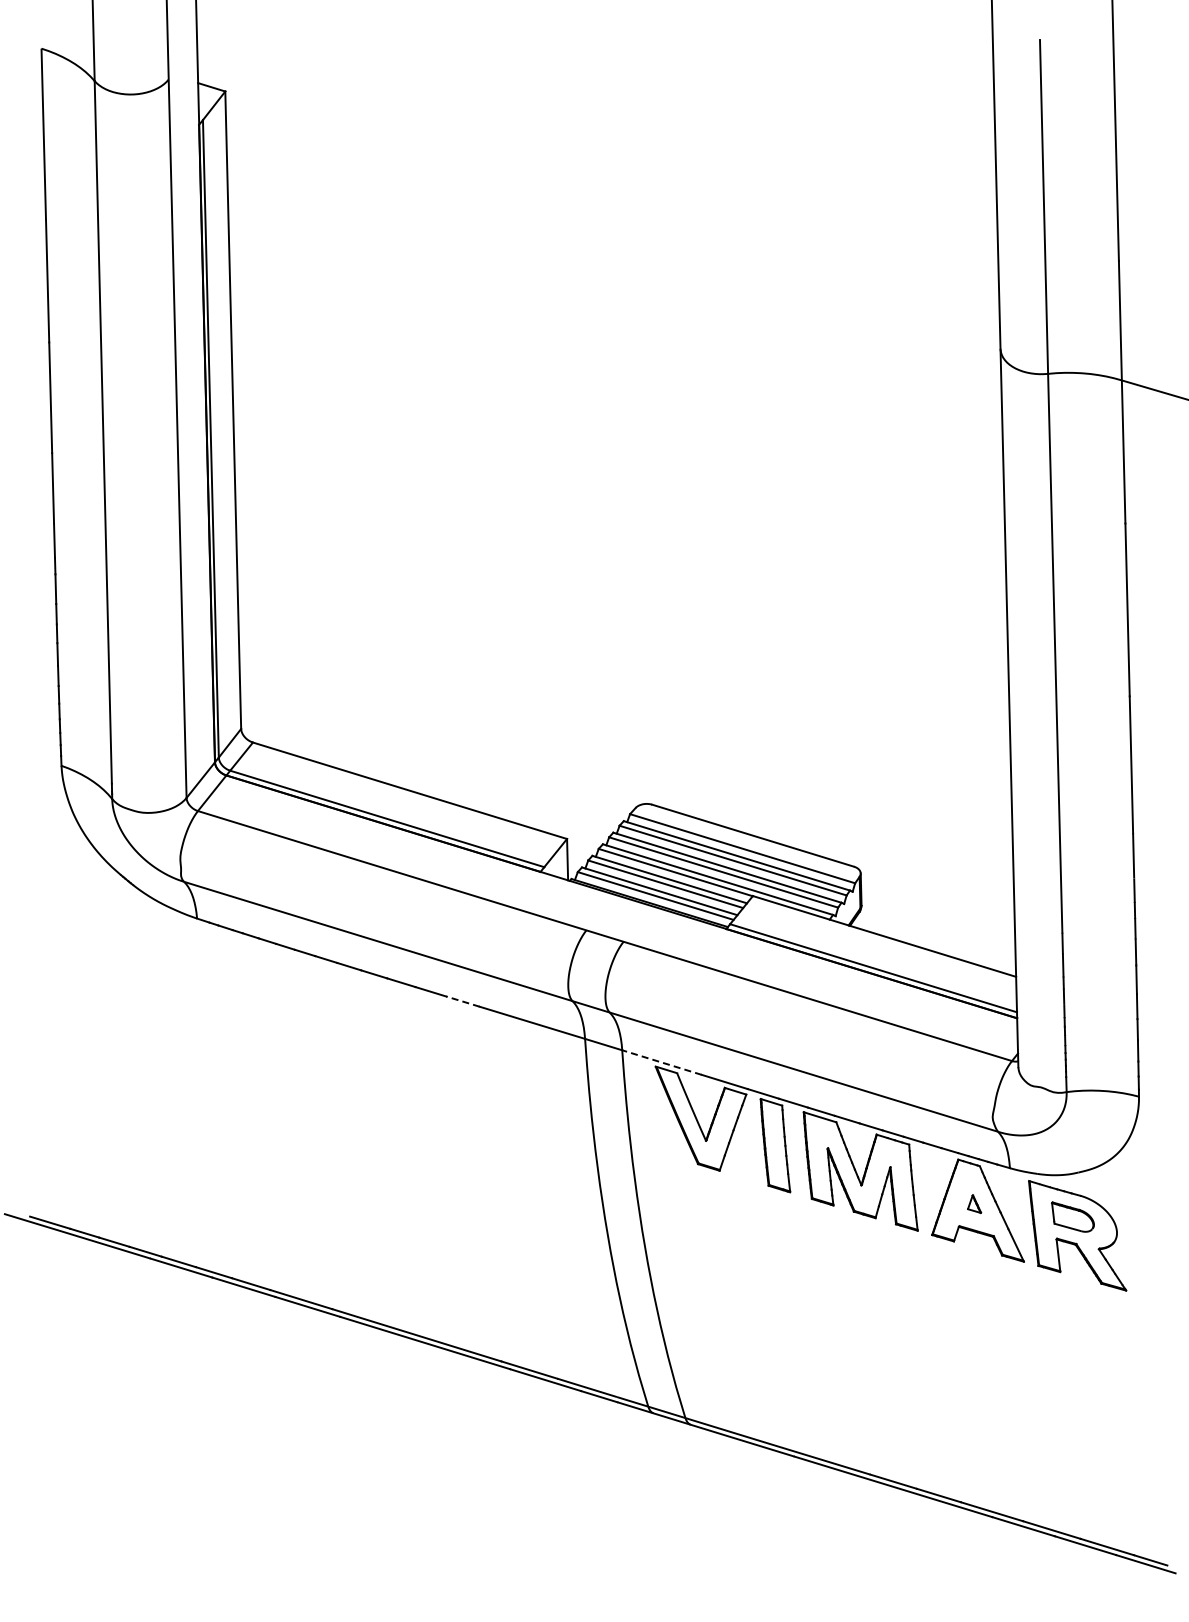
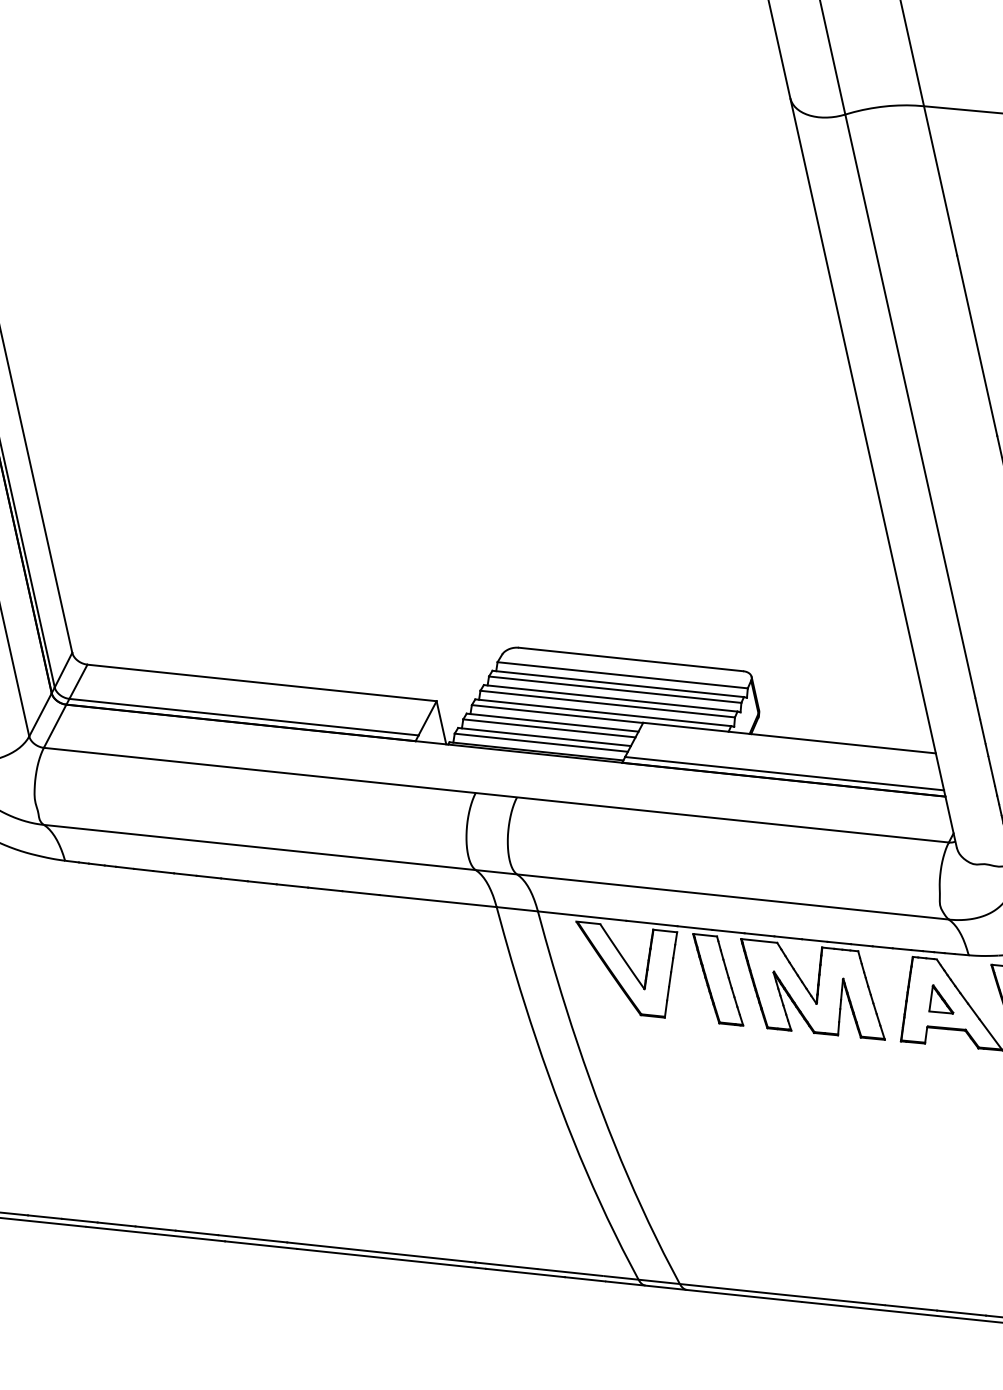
line: (463, 1001) -> (361, 892), dashed -> solid
line: (662, 1062) -> (582, 915), dashed -> solid
part: (974, 1203) -> (938, 999), size x1.67

